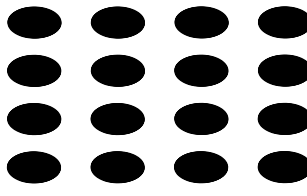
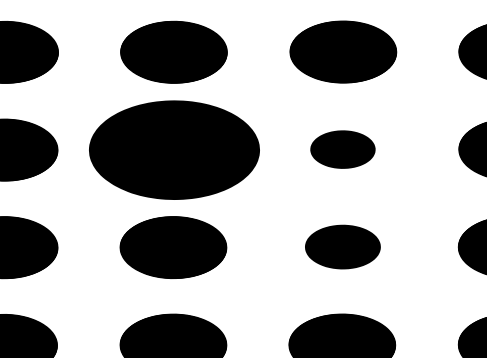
part: (117, 70) -> (173, 149), size x1.6
part: (201, 70) -> (343, 149), size x0.6
part: (201, 118) -> (343, 246), size x0.7

